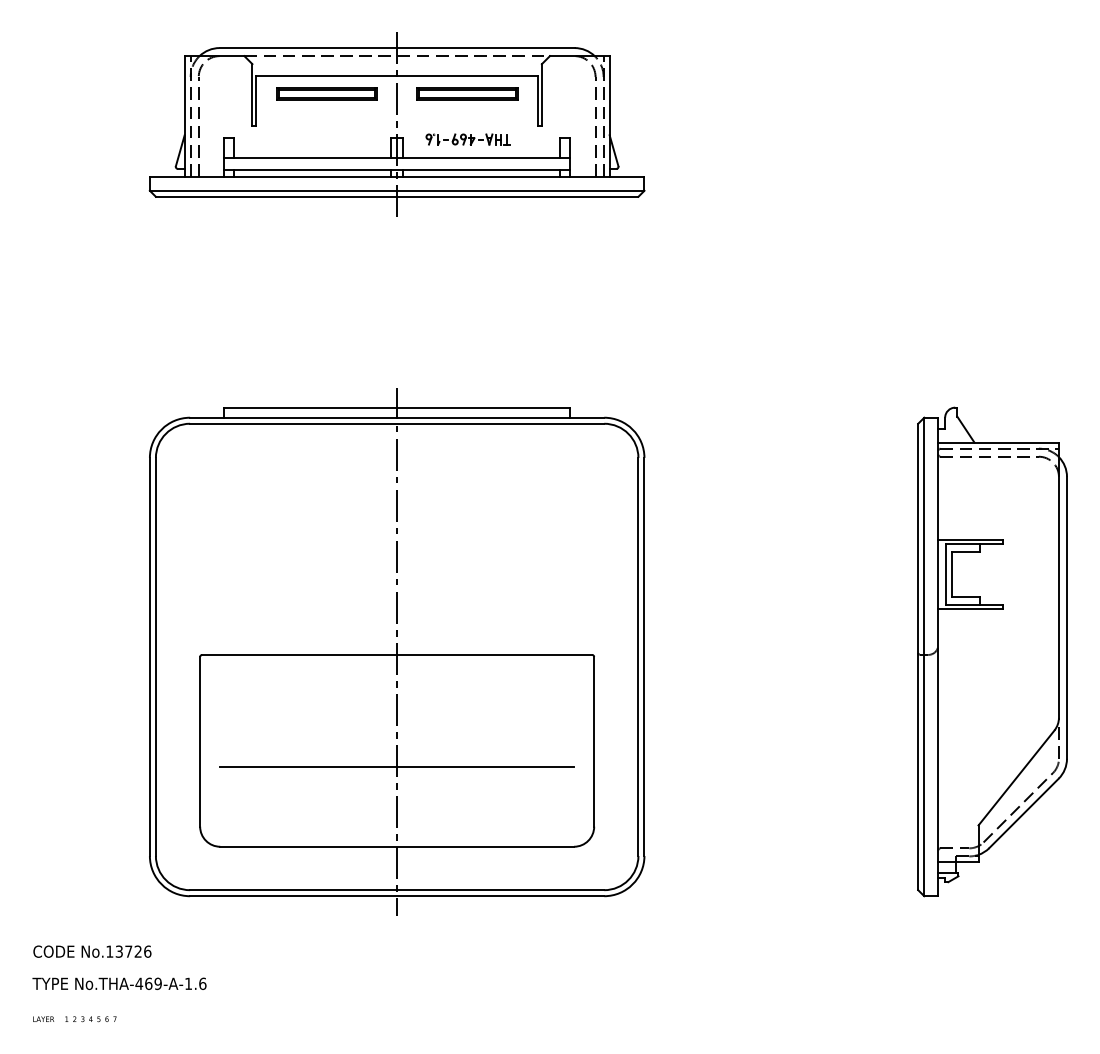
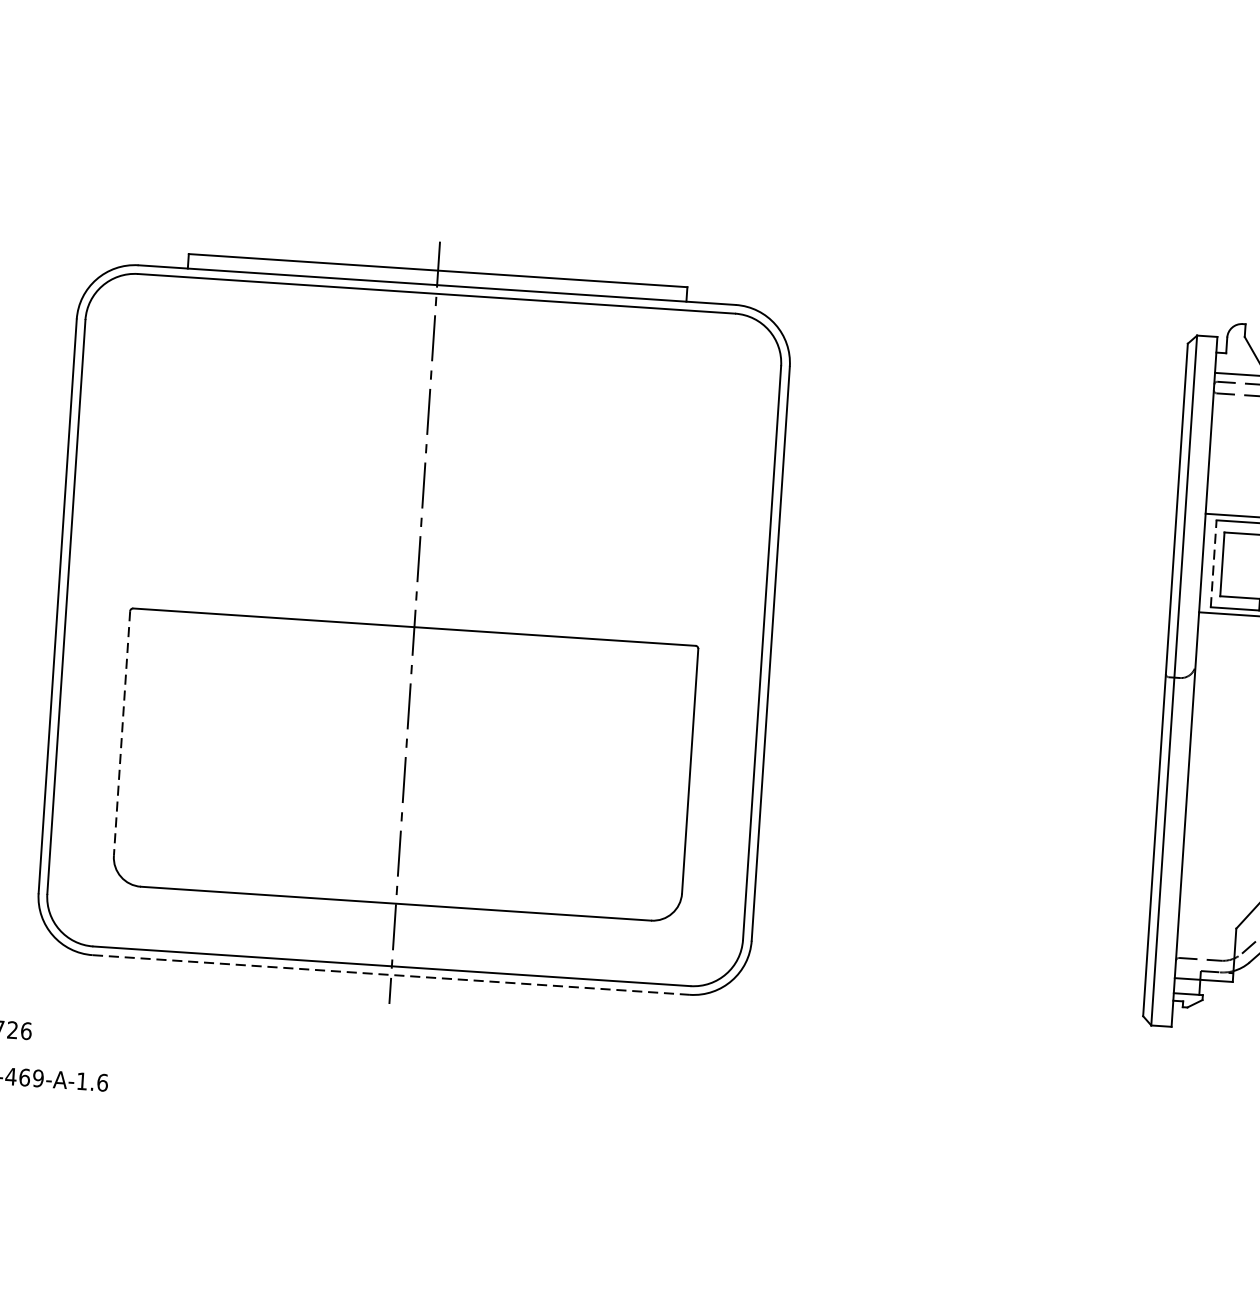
line: (946, 574) -> (1214, 563), solid -> dashed
line: (200, 741) -> (122, 733), solid -> dashed
line: (397, 767) -> (404, 789), removed
line: (396, 896) -> (390, 975), solid -> dashed

